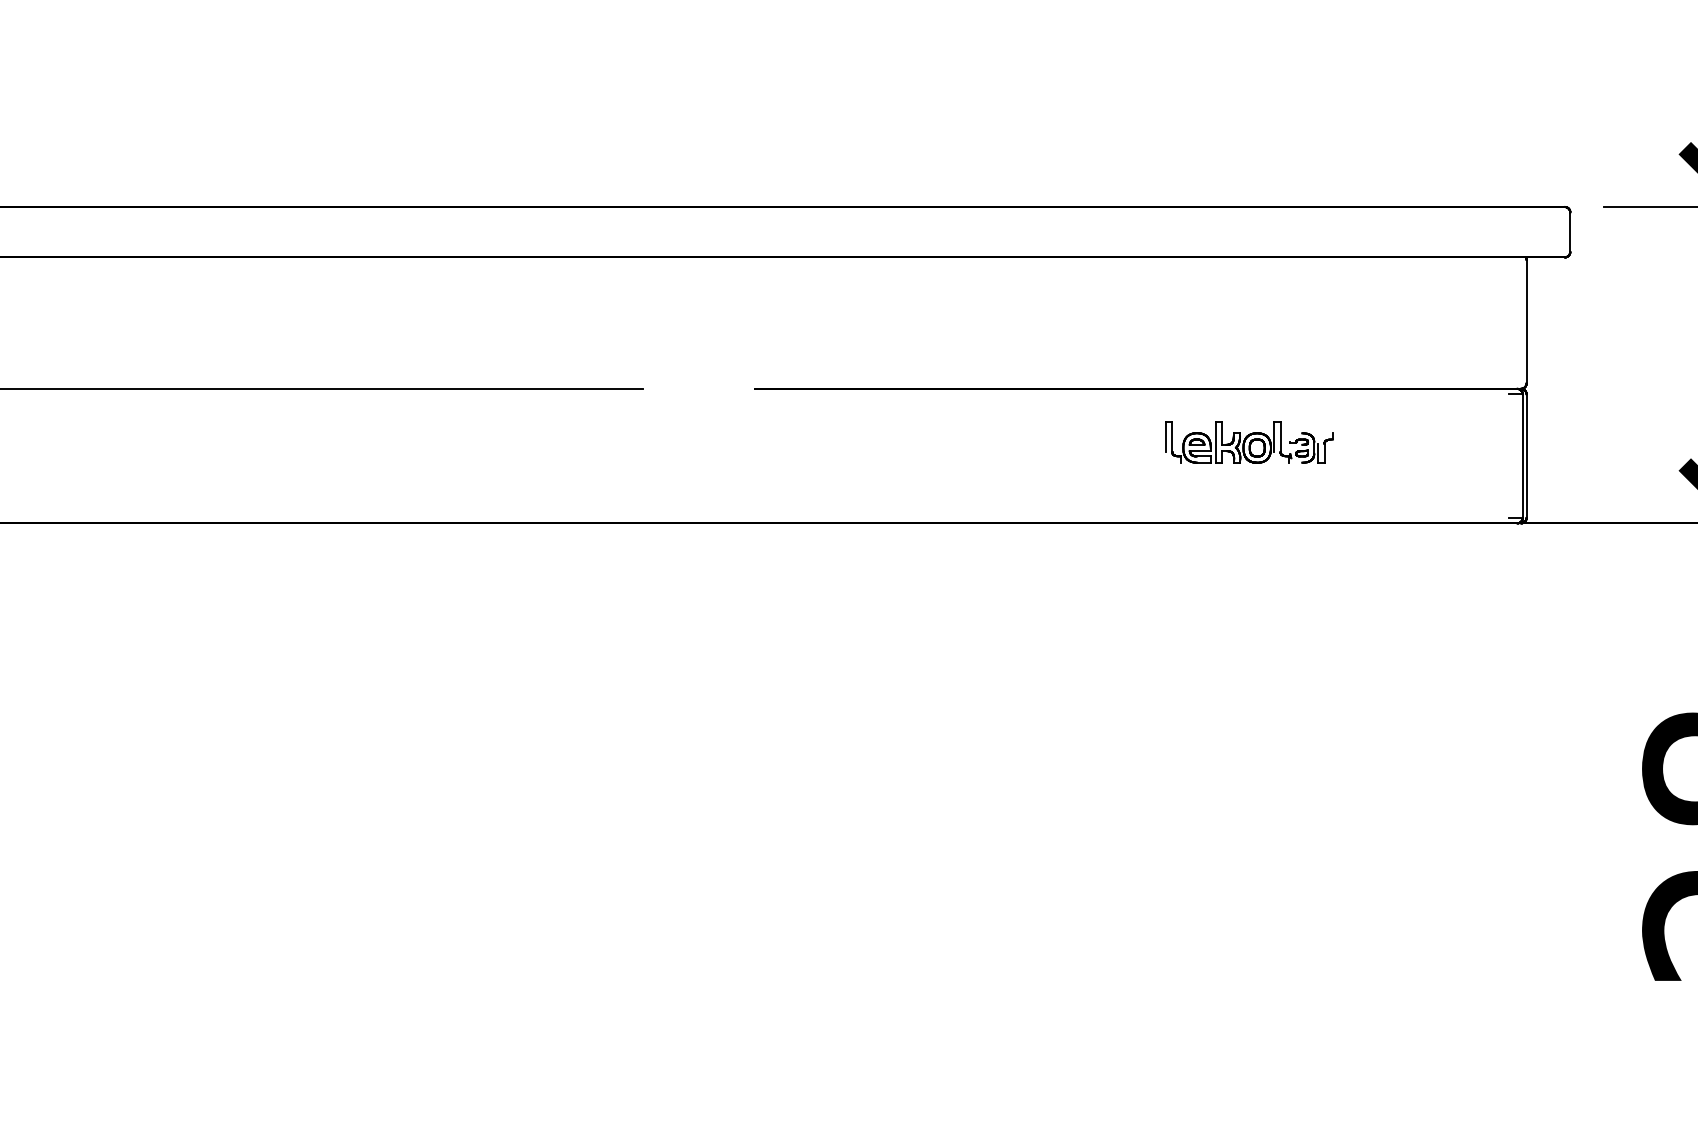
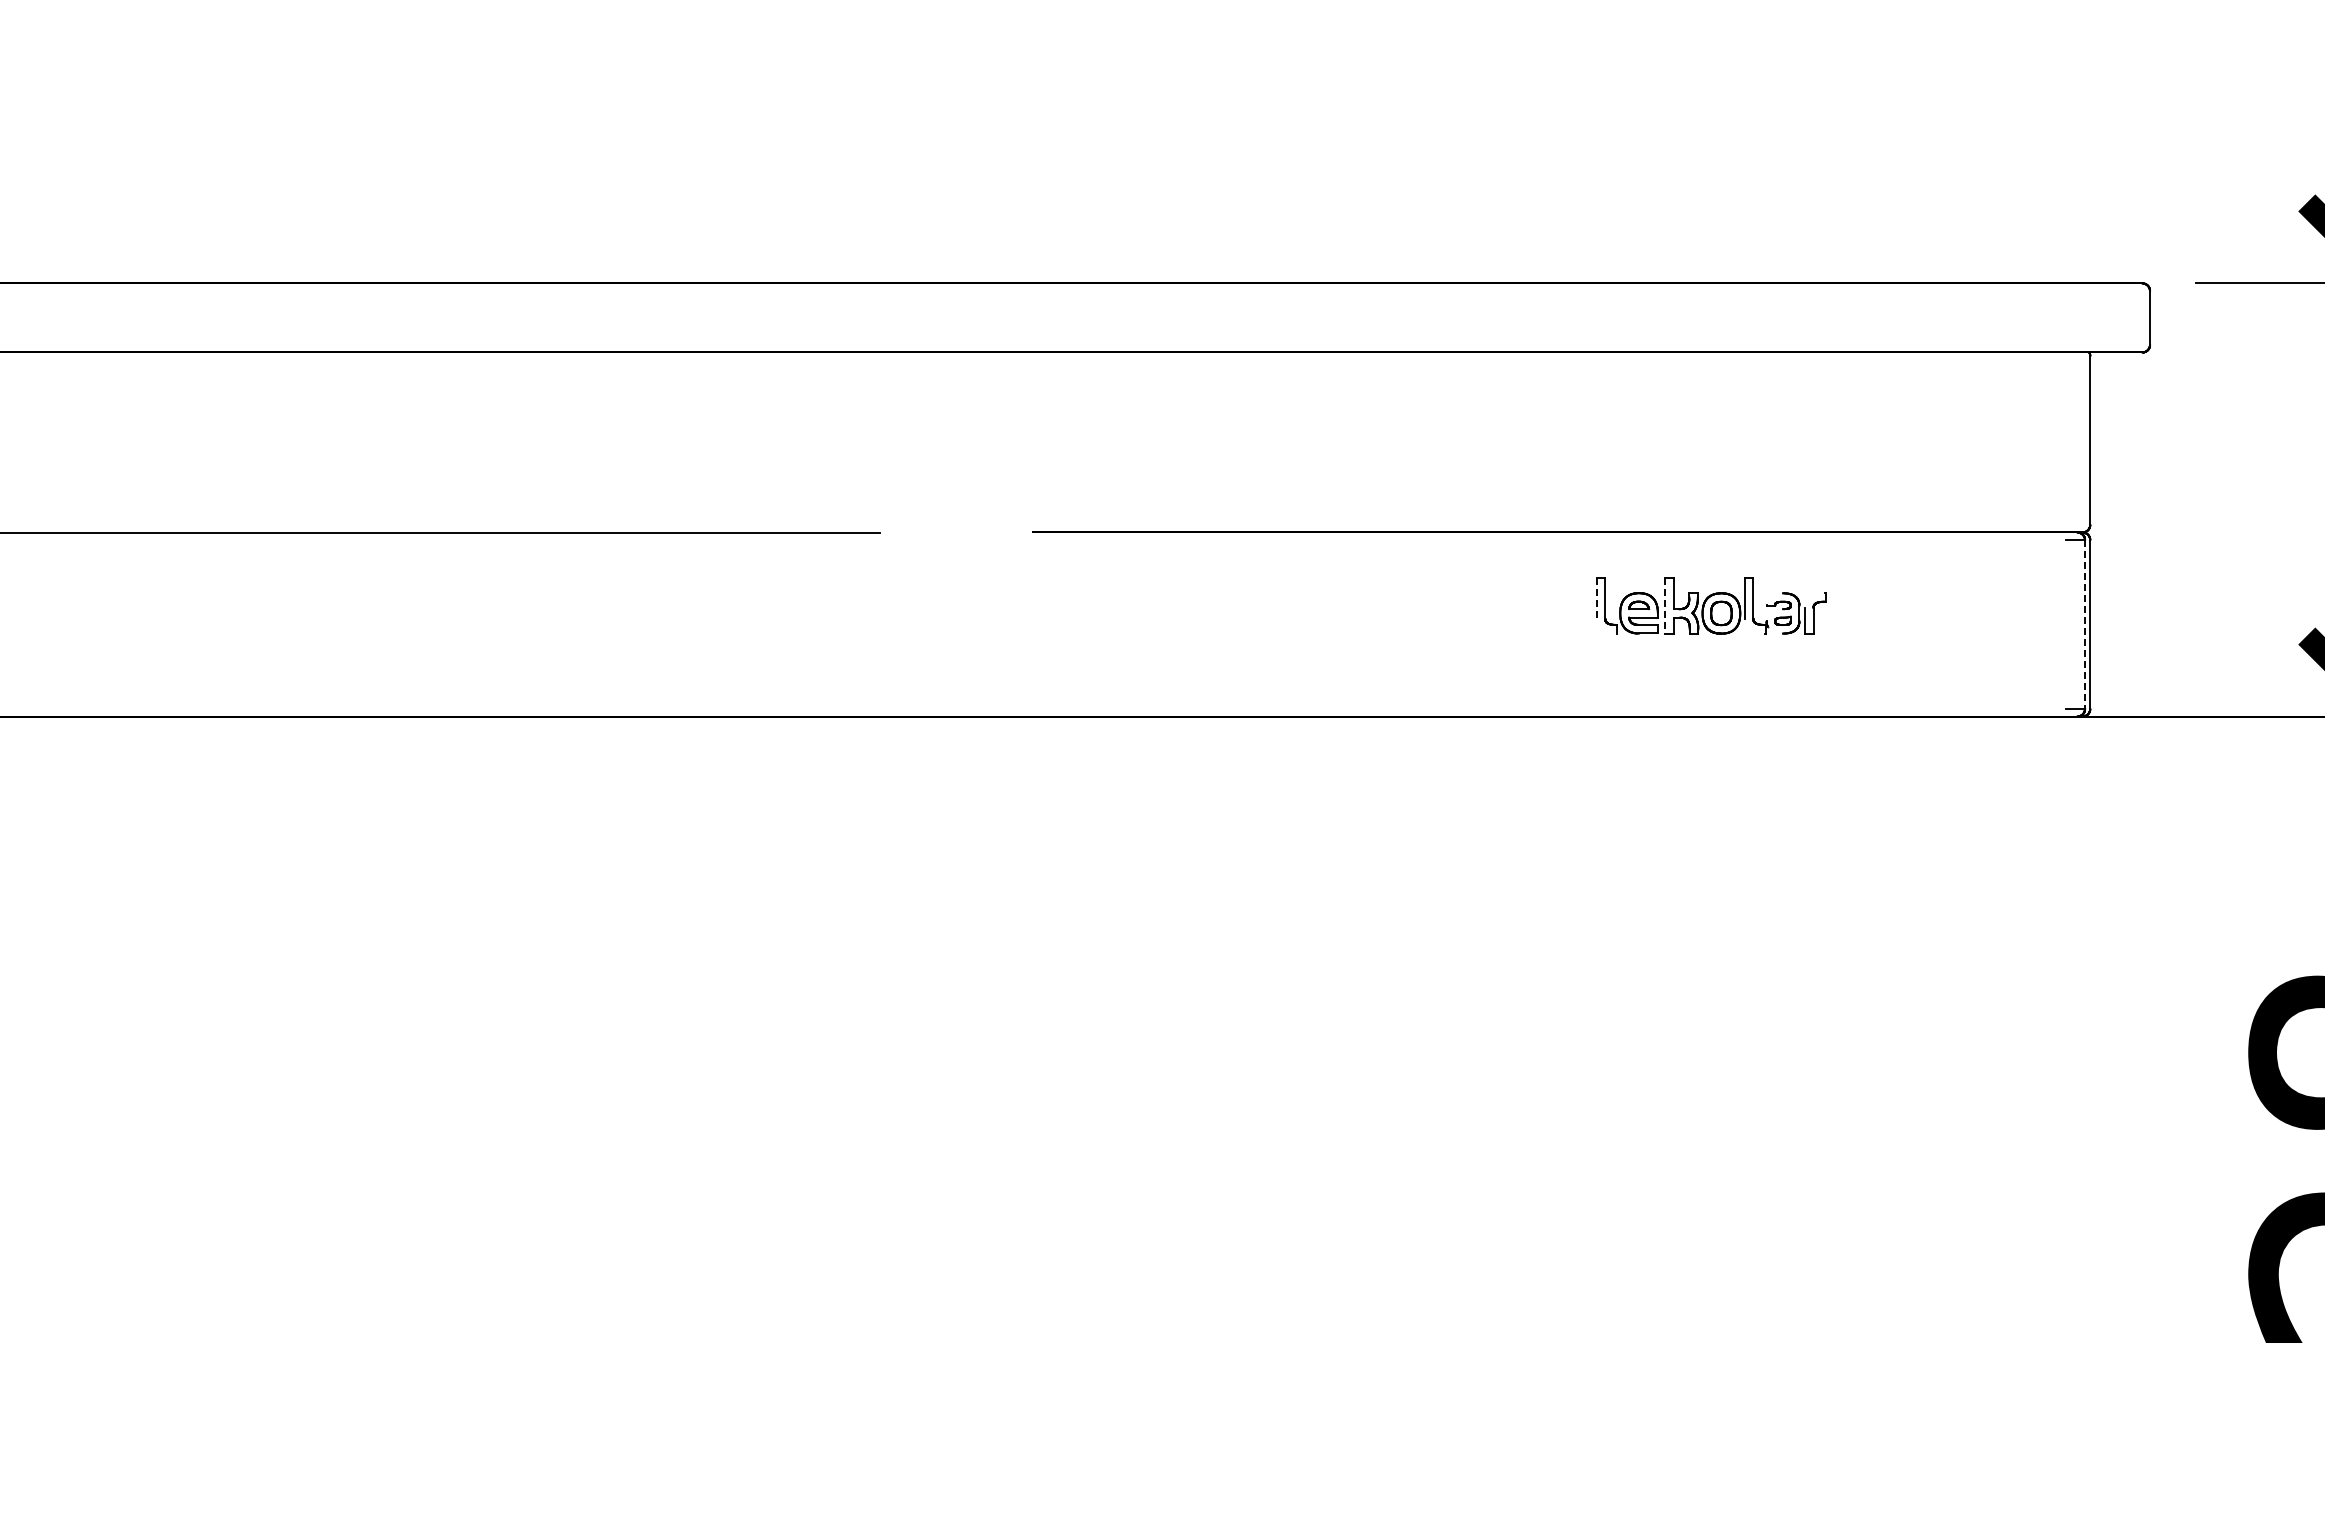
line: (1165, 437) -> (1596, 598), solid -> dashed
line: (1216, 442) -> (1665, 605), solid -> dashed
line: (1523, 456) -> (2085, 625), solid -> dashed

